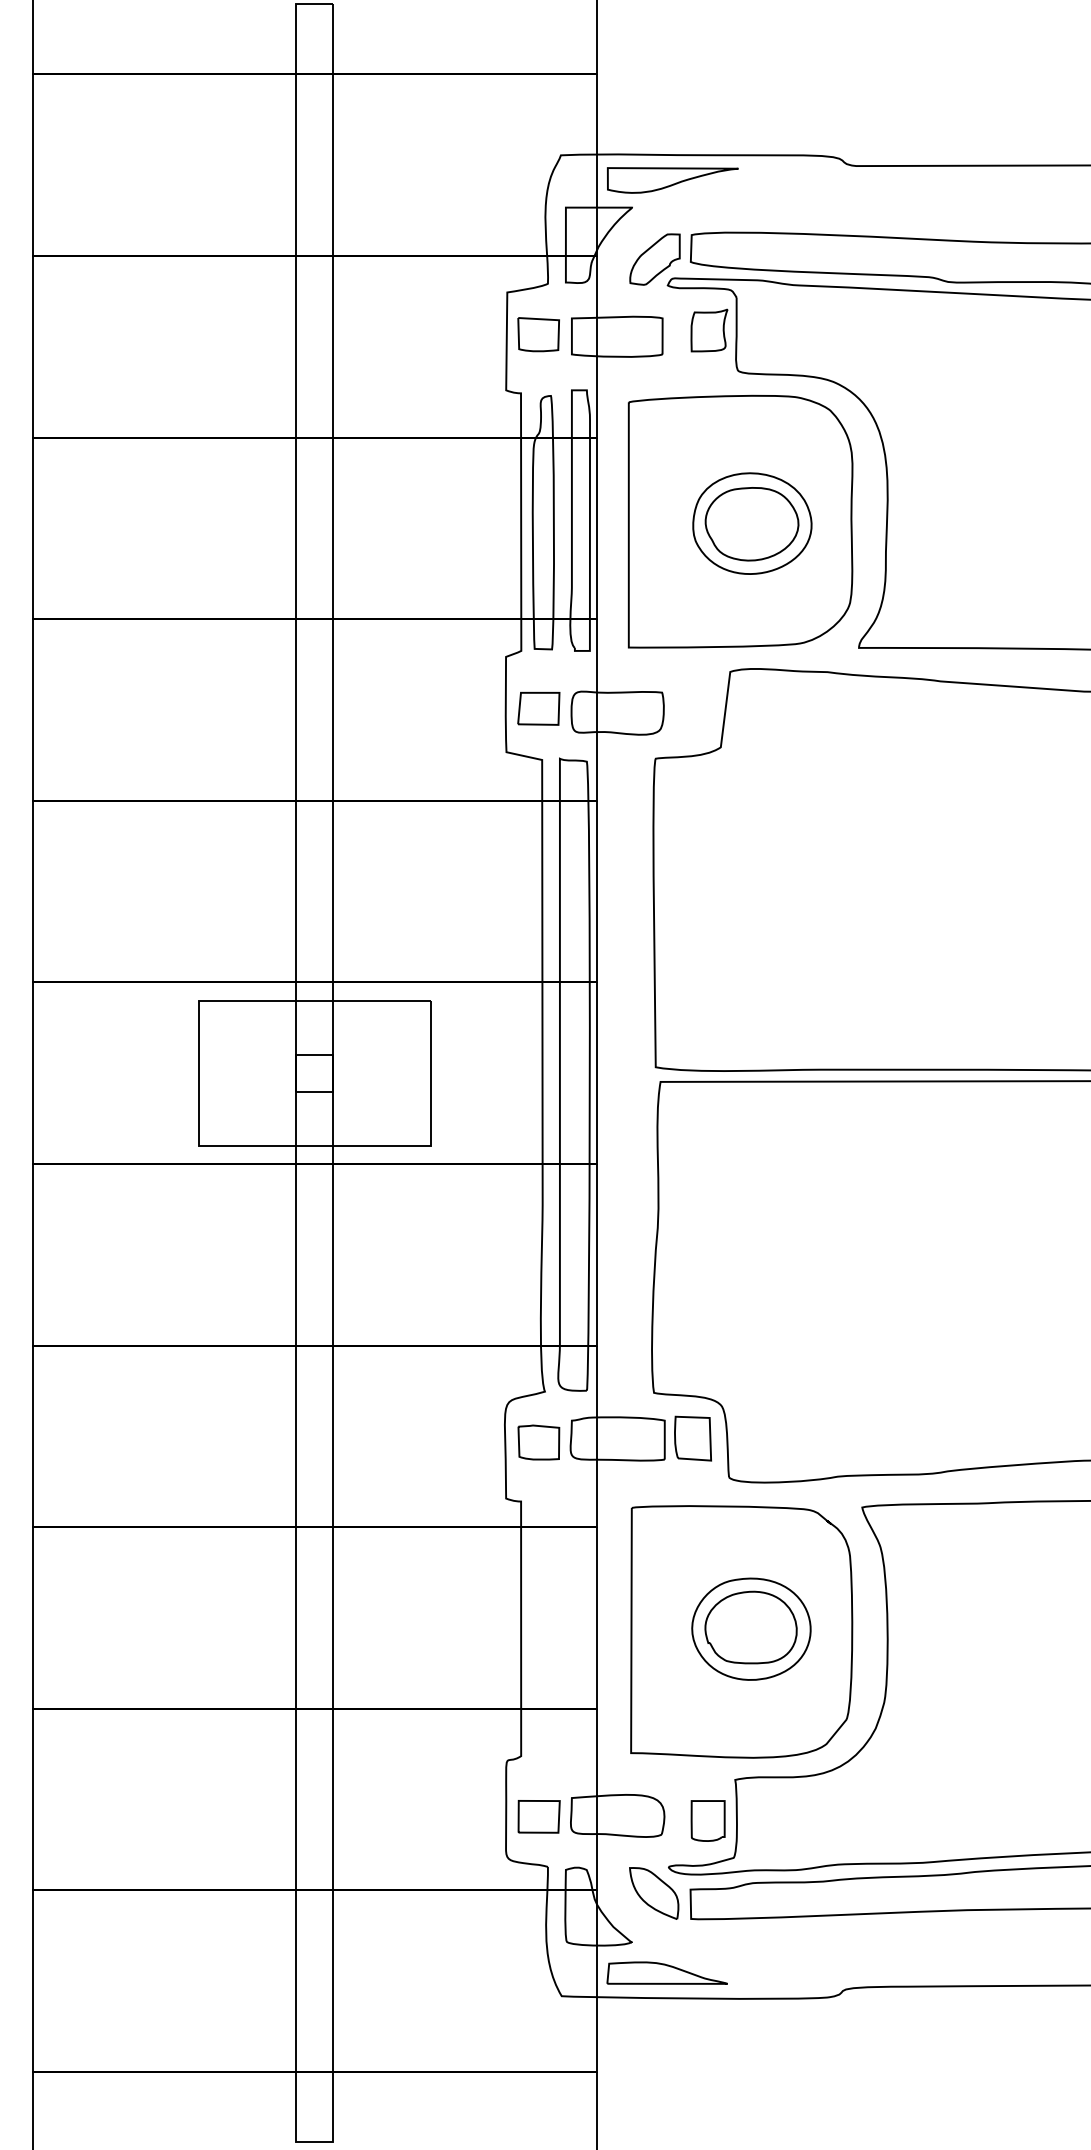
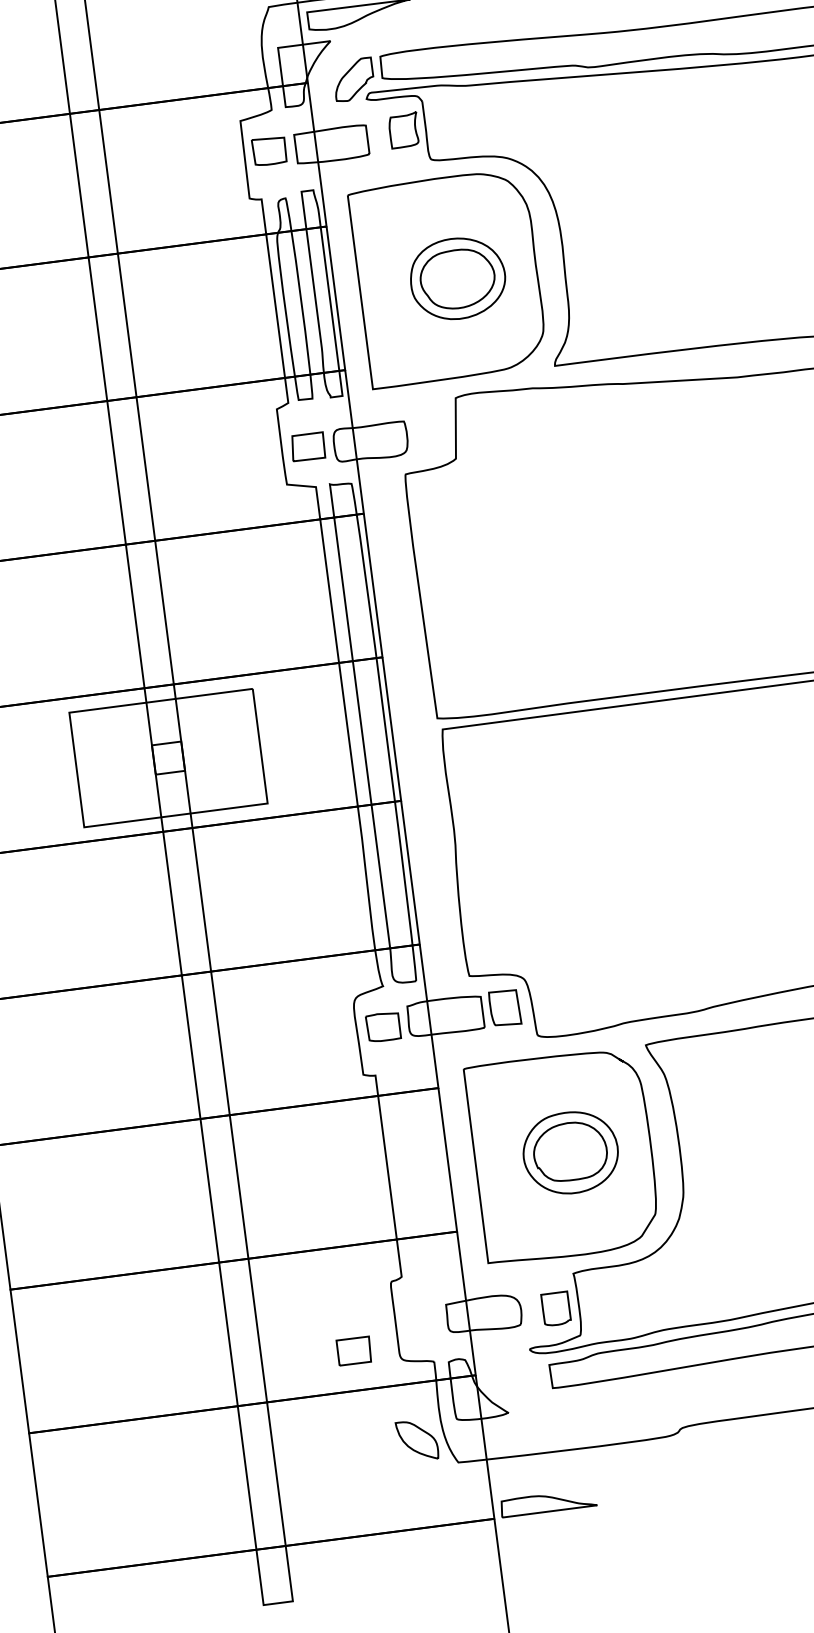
part: (538, 1816) -> (353, 1350), moved
part: (654, 1893) -> (417, 1440), moved
part: (666, 1972) -> (547, 1502), moved

